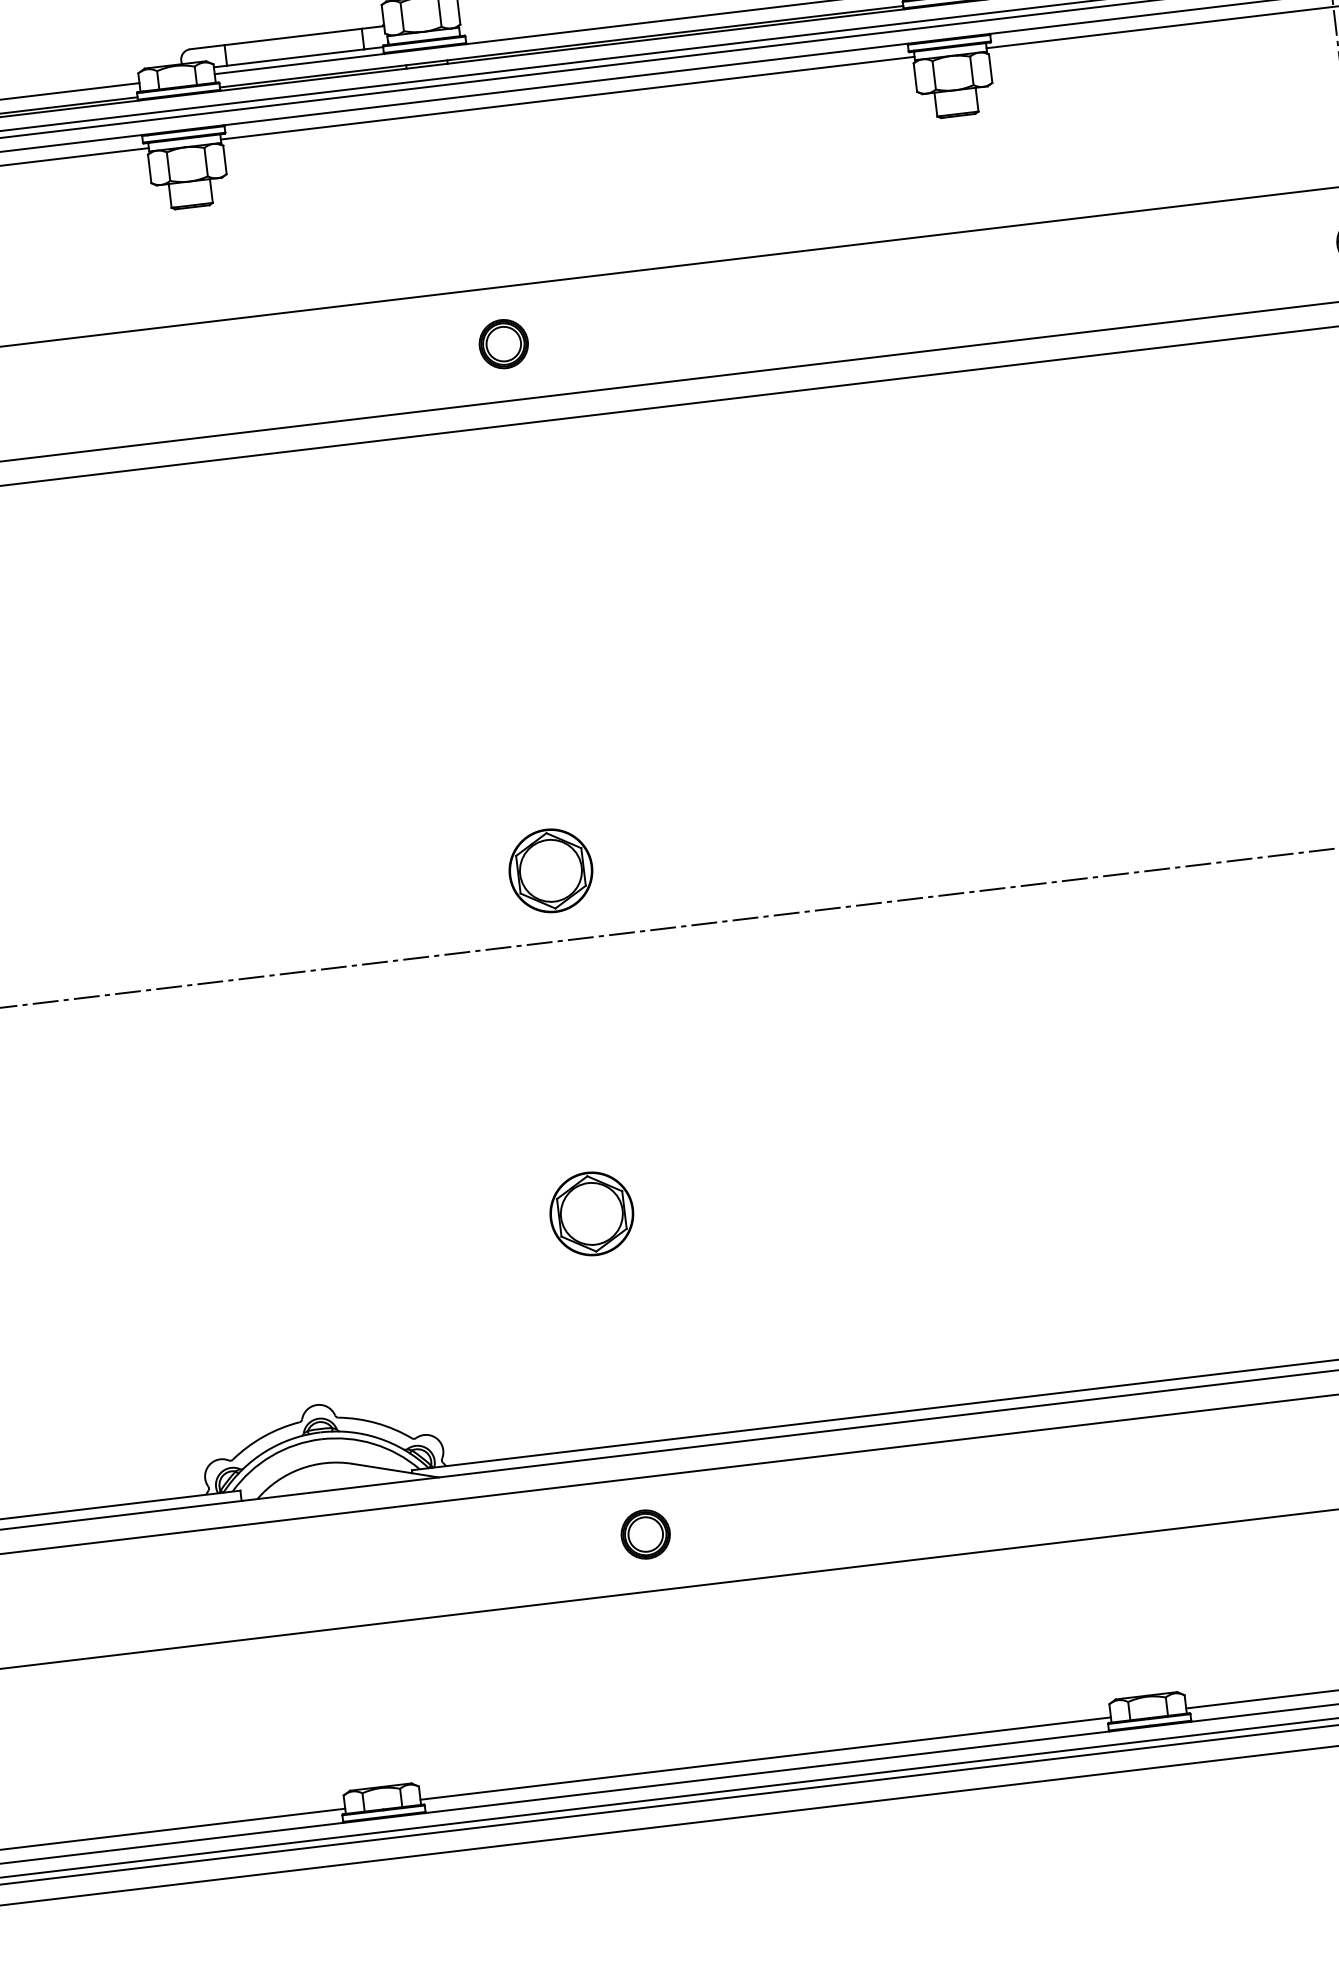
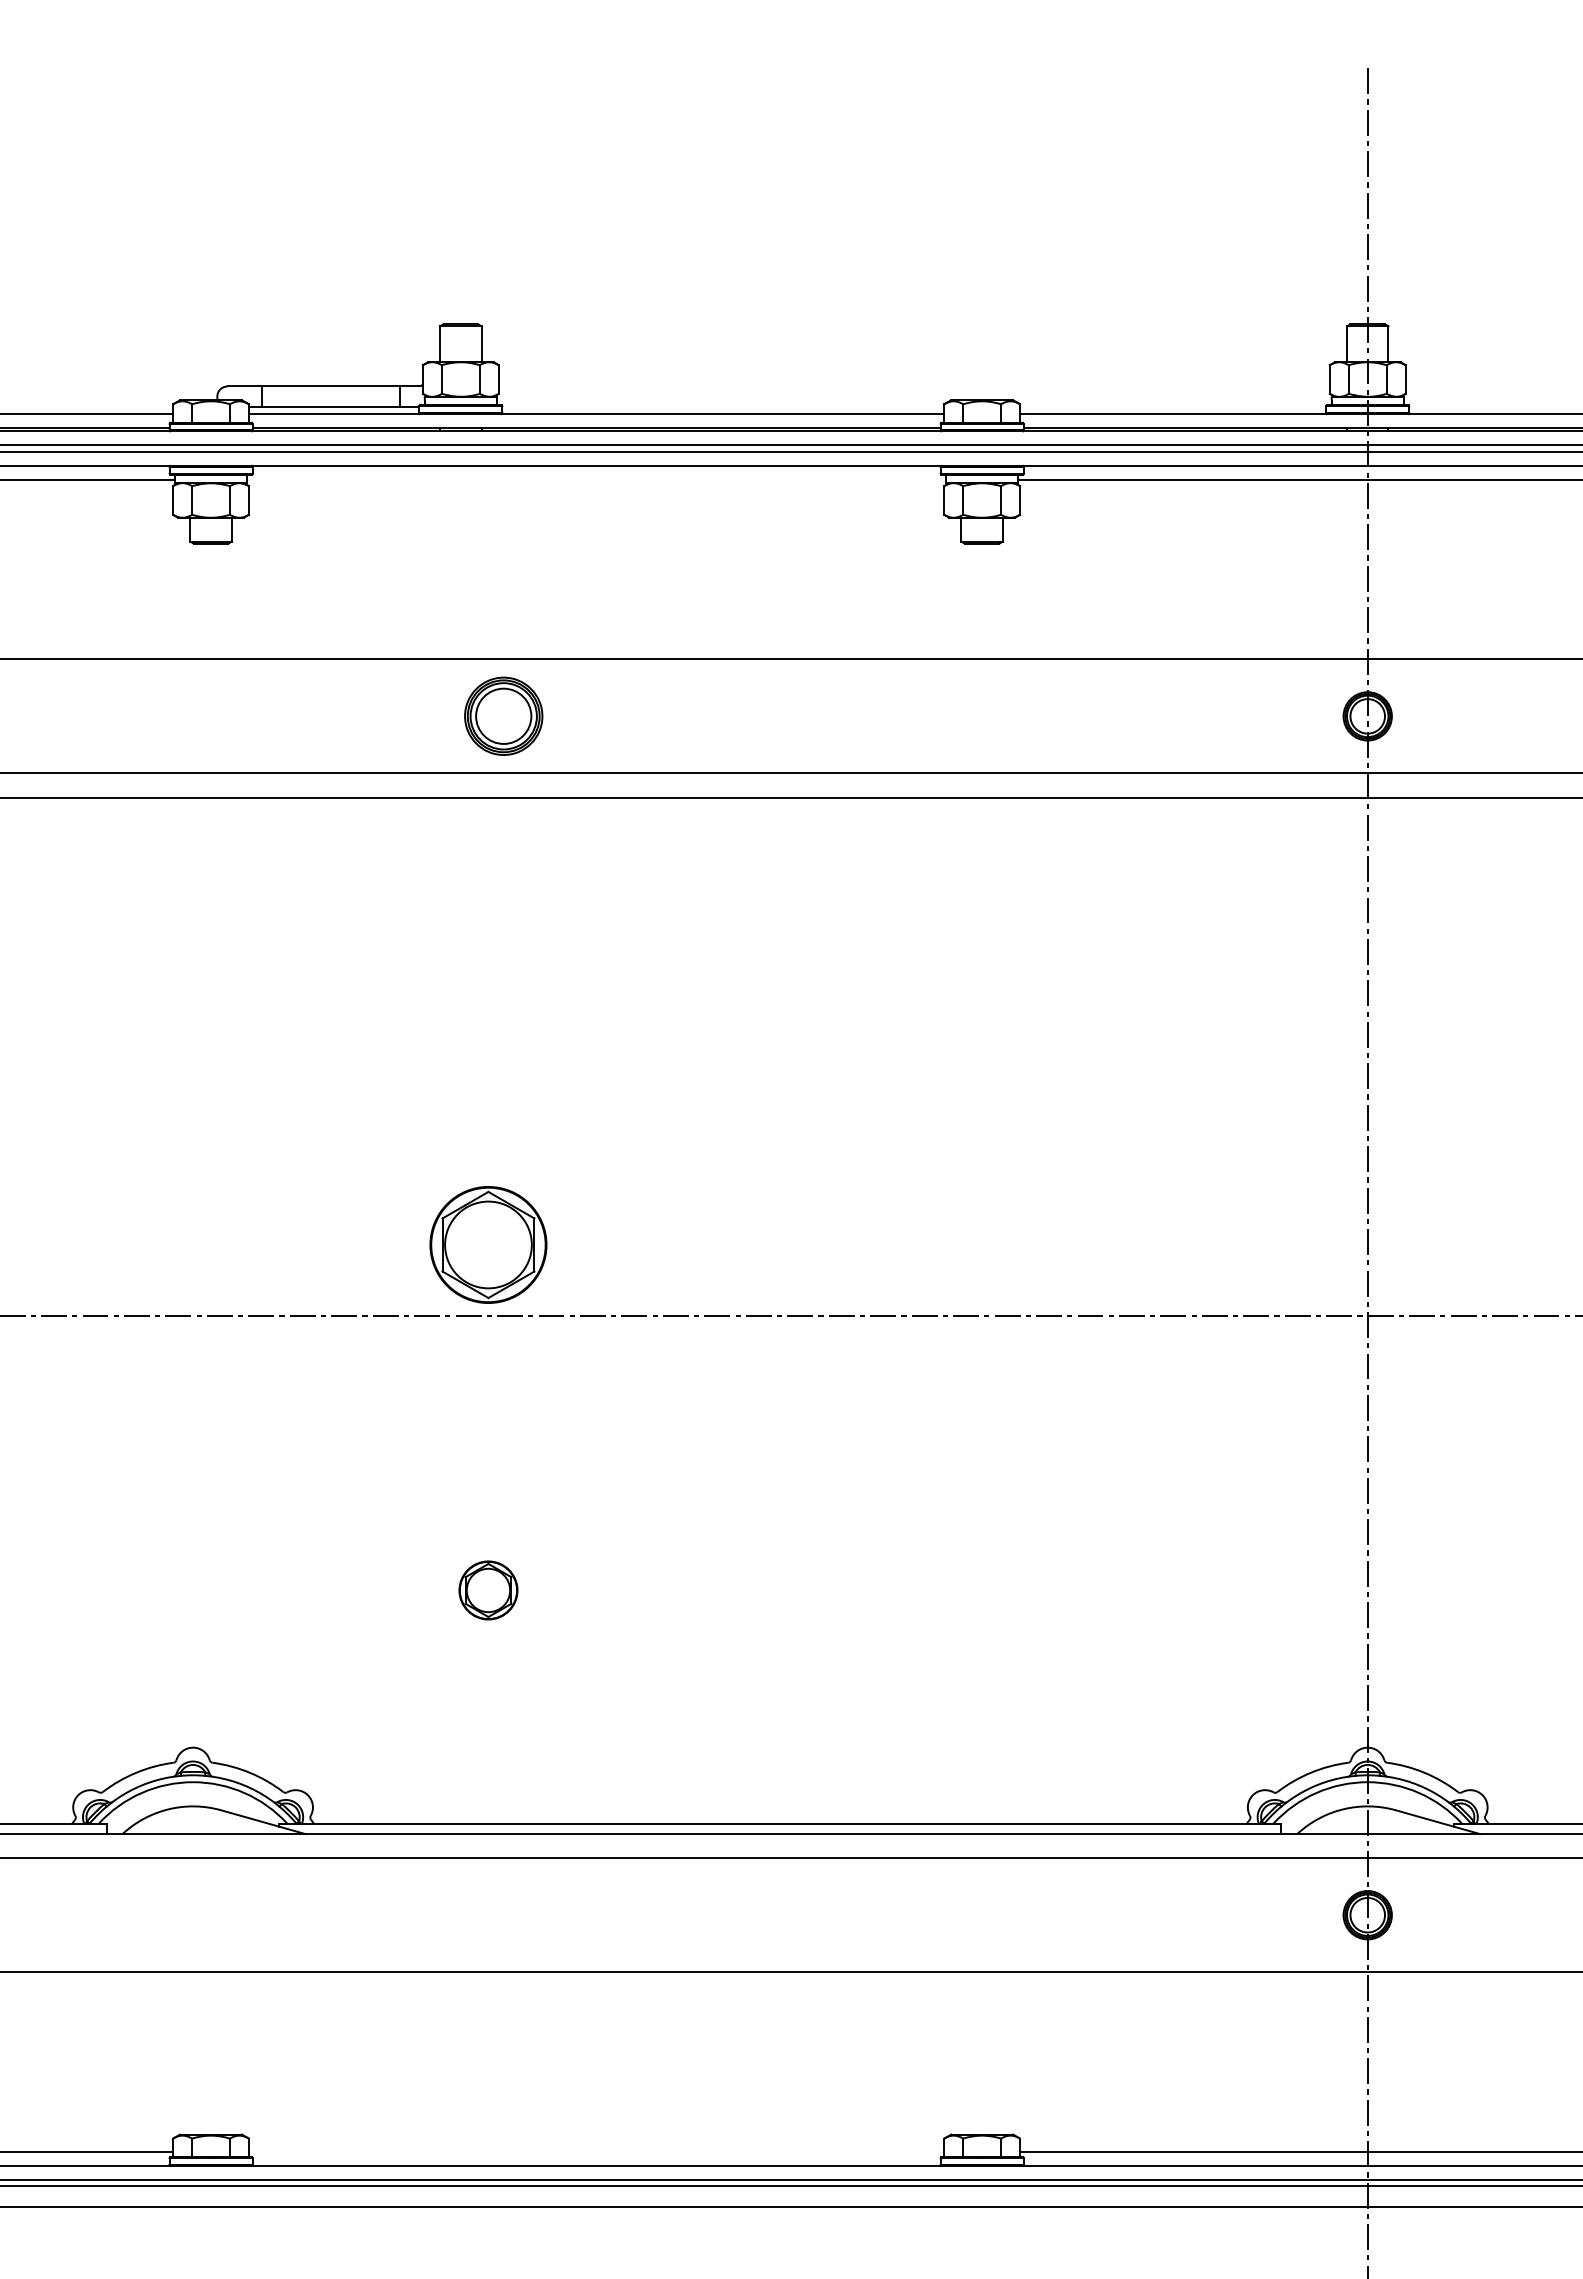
line: (567, 97) -> (596, 479), removed
part: (504, 344) -> (504, 716), size x1.6
part: (550, 870) -> (488, 1244), size x1.4
part: (591, 1213) -> (488, 1590), size x0.7
part: (646, 1534) -> (504, 1915), removed
line: (765, 1758) -> (596, 2151), removed

